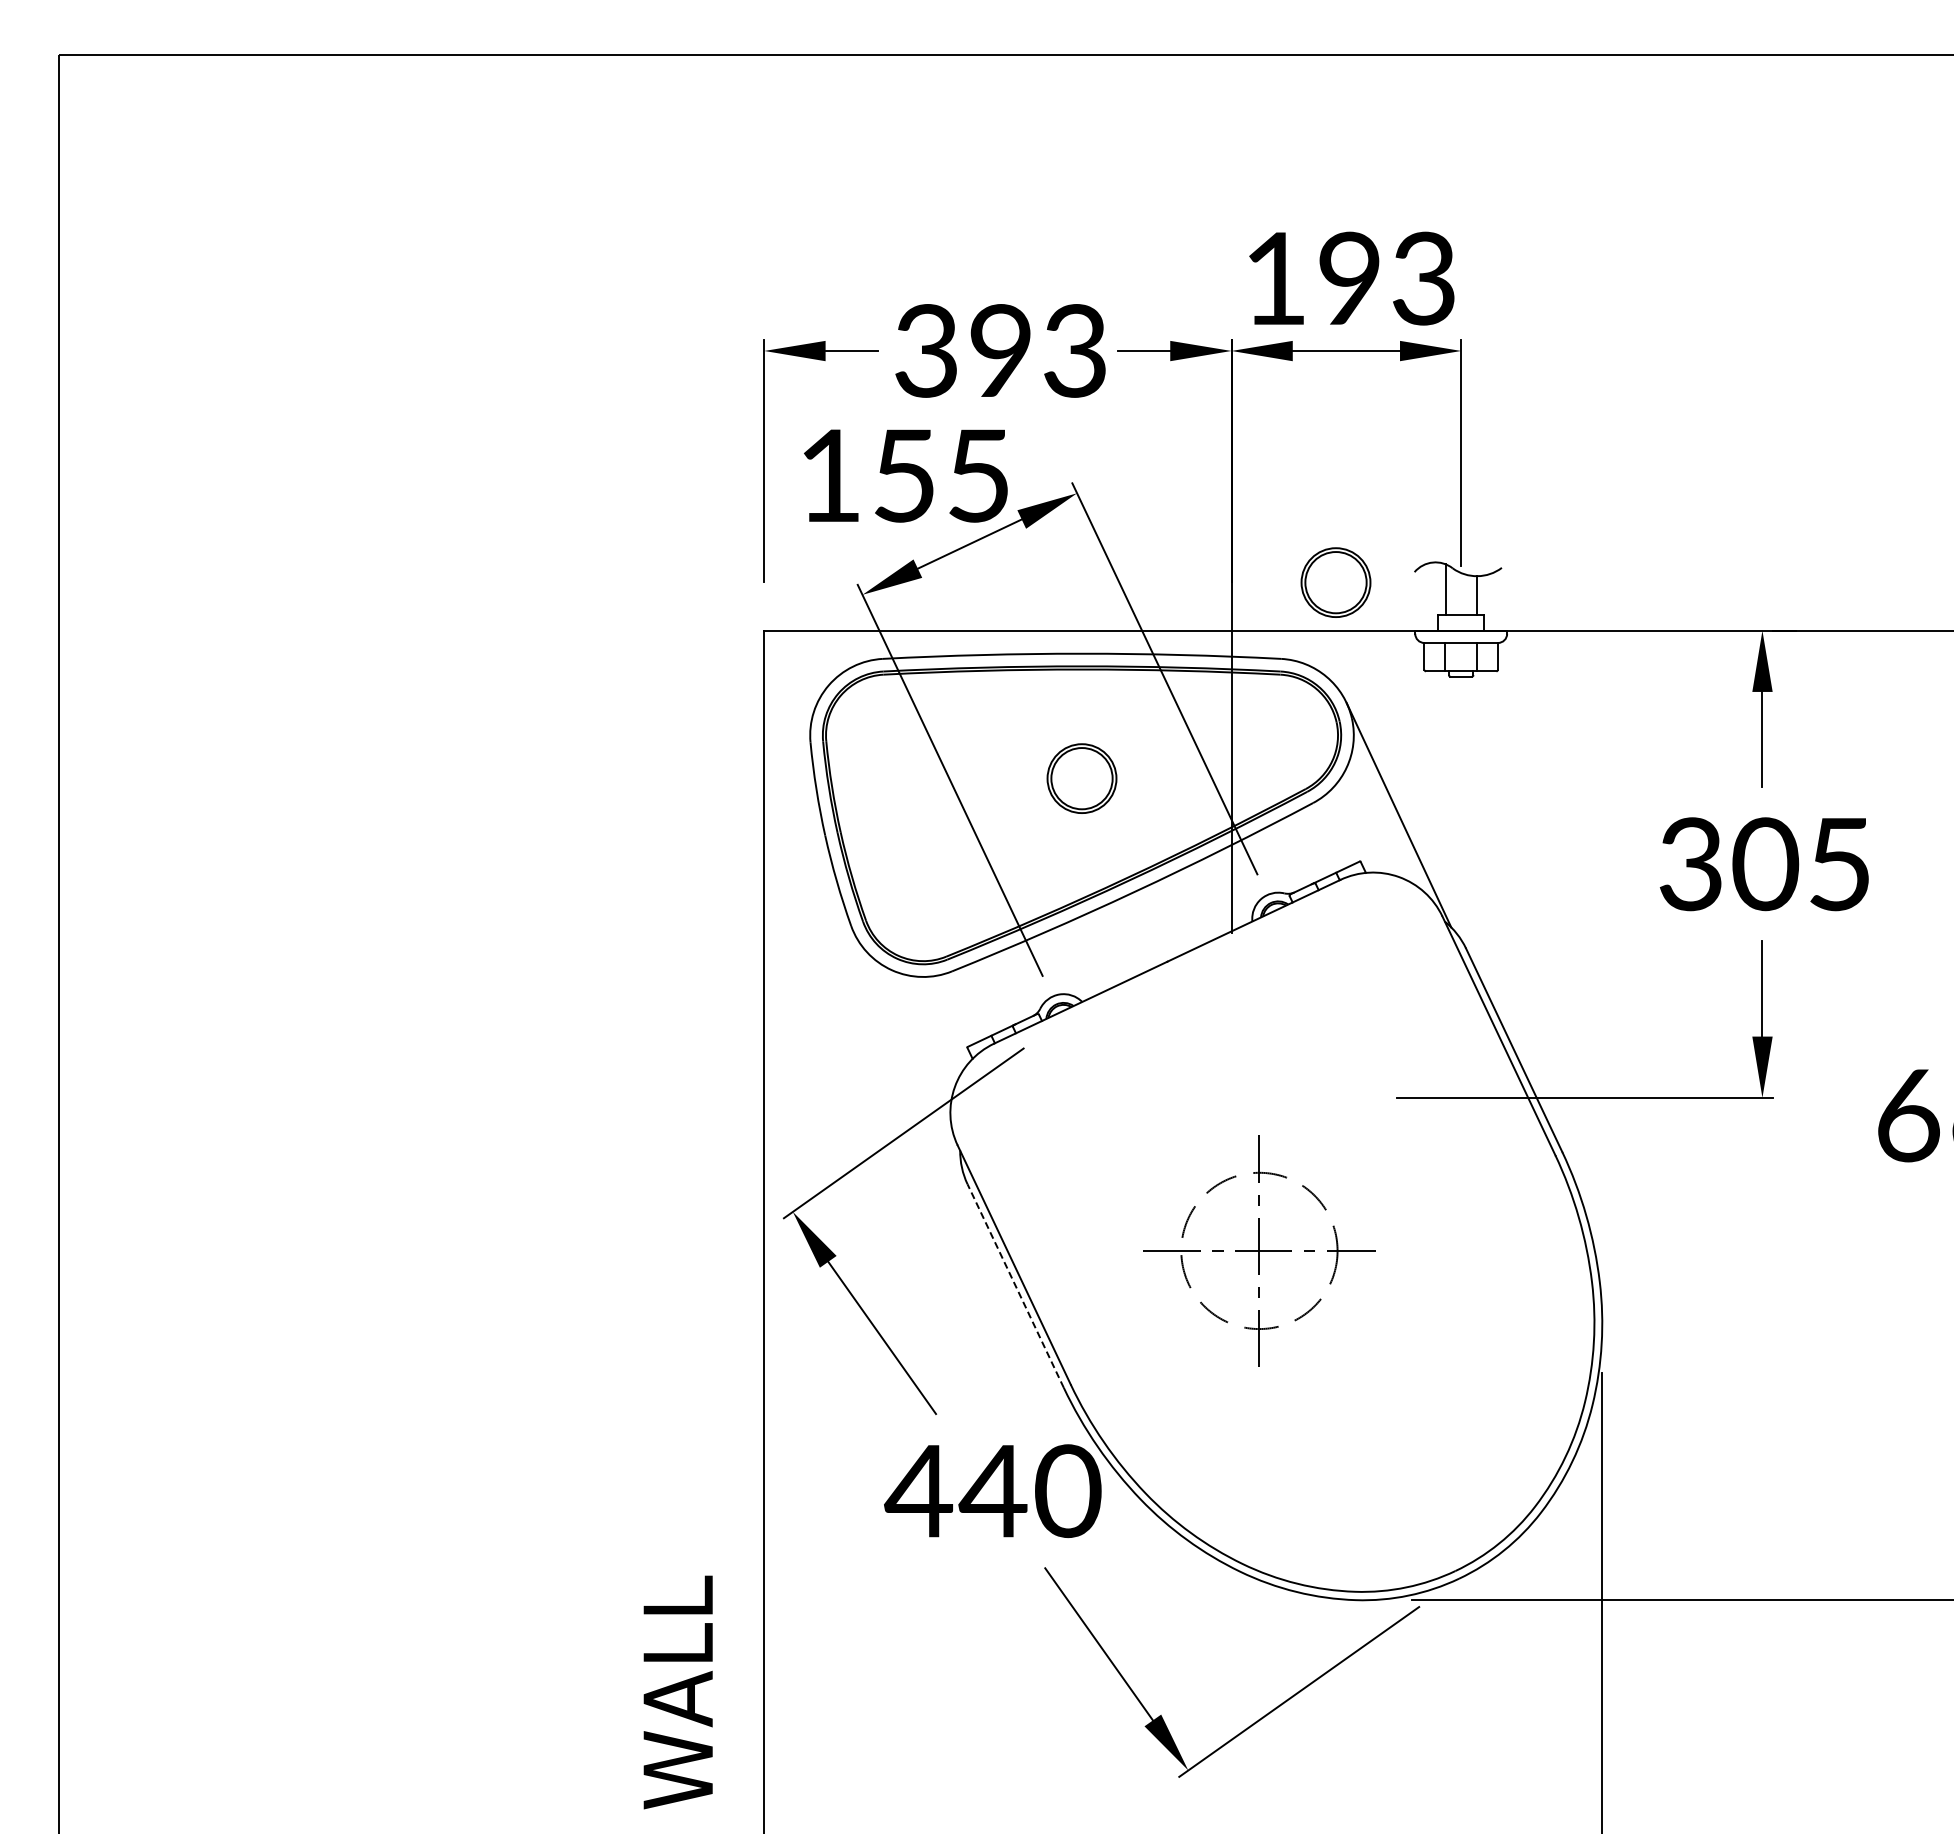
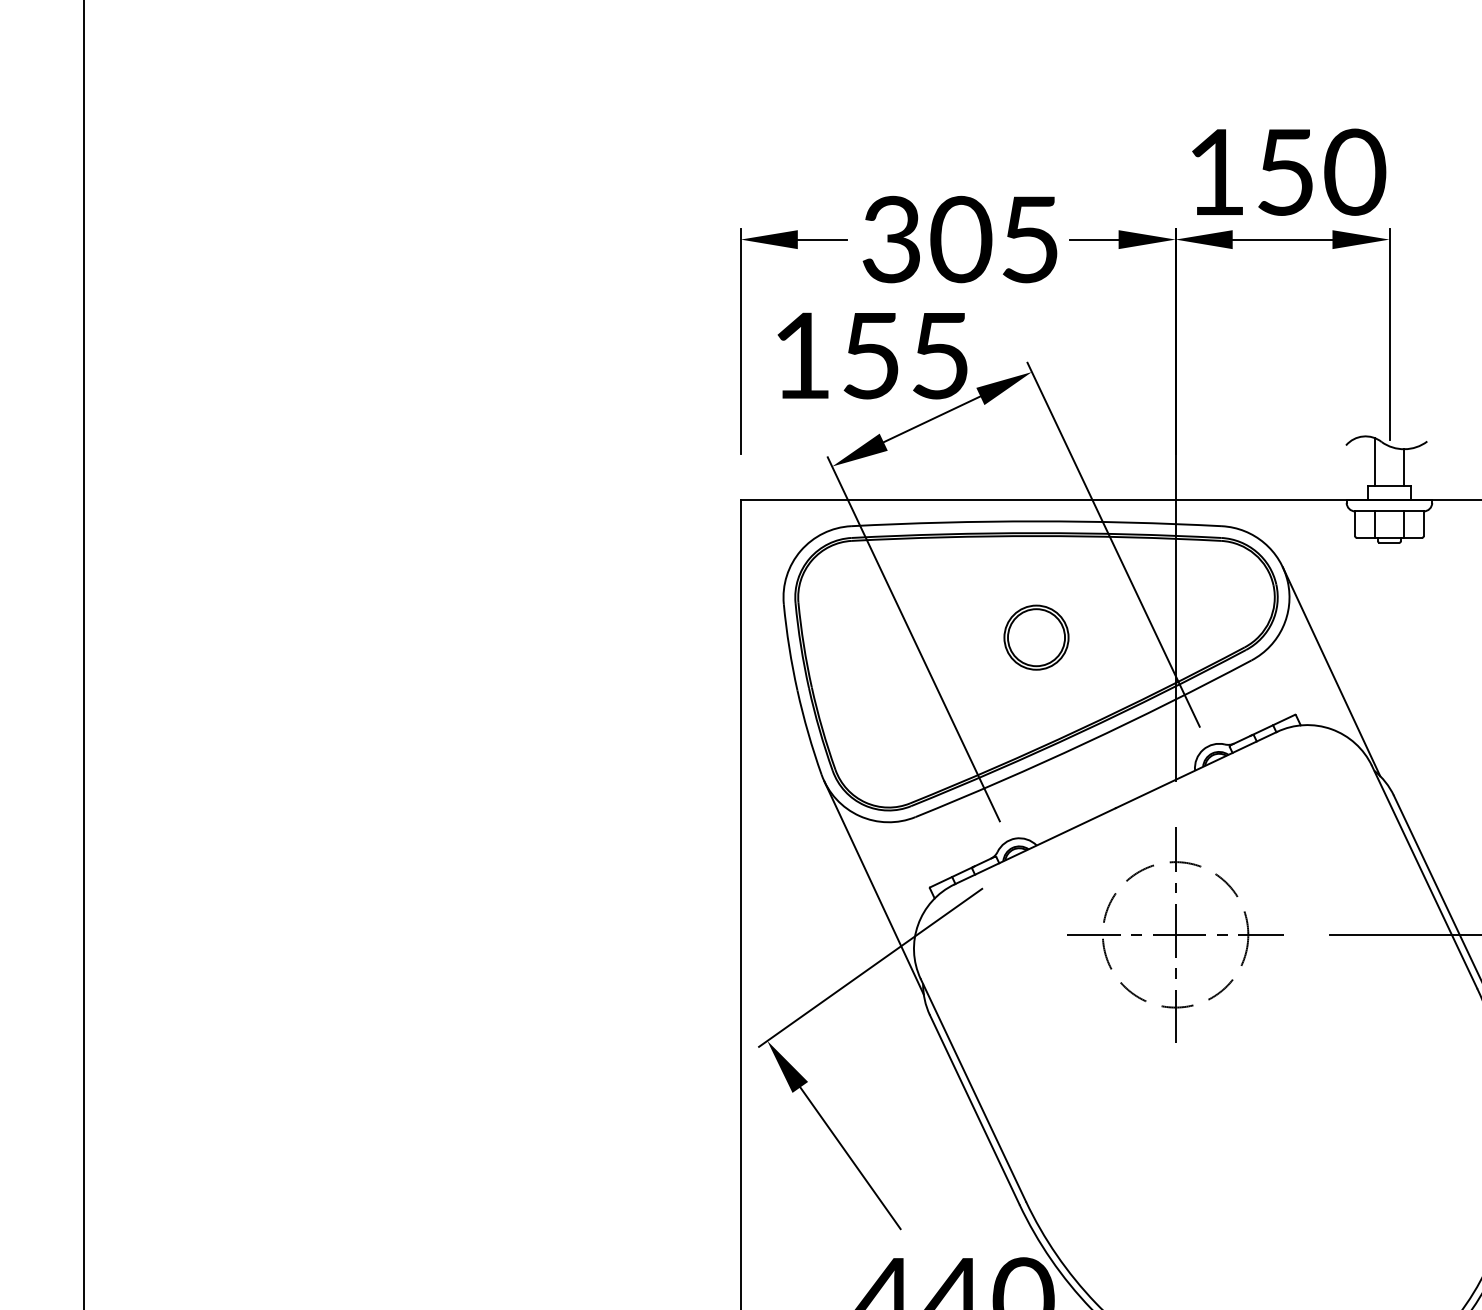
text: (1388, 278) -> (1321, 172), 193 -> 150
text: (1036, 350) -> (994, 239), 393 -> 305
part: (1335, 582) -> (1272, 455), removed
line: (906, 1047) -> (873, 887), added
part: (1259, 1250) -> (1175, 934), moved
line: (1015, 1286) -> (974, 1110), dashed -> solid

